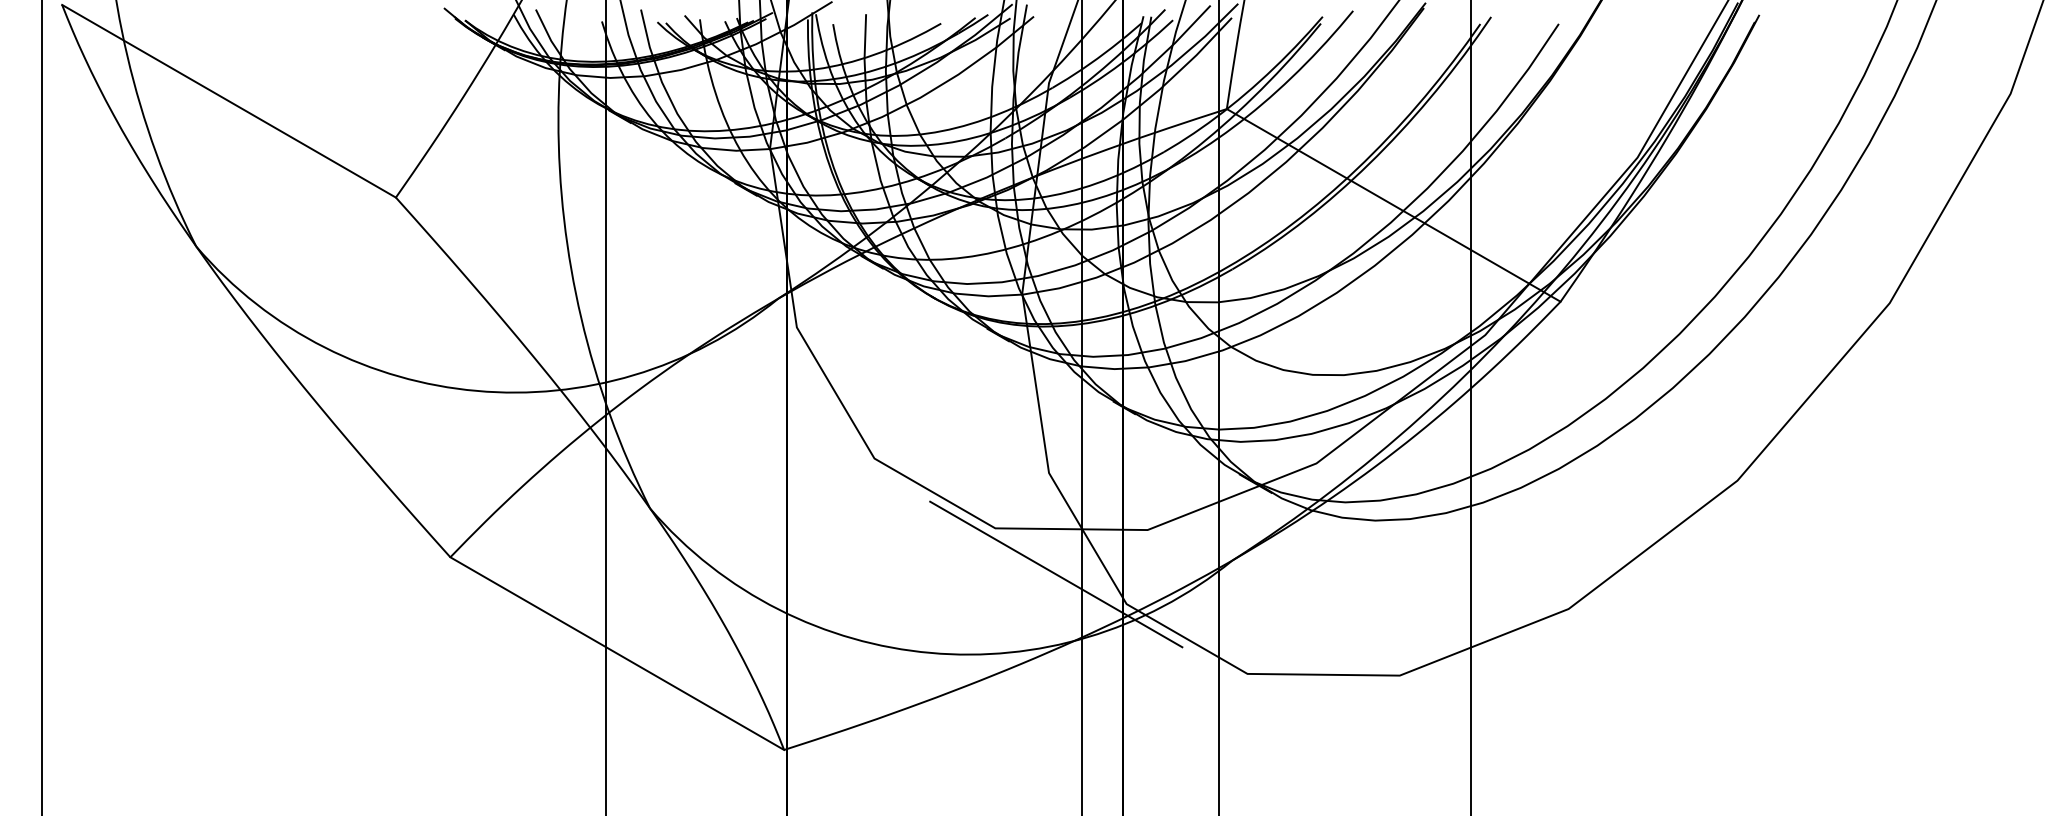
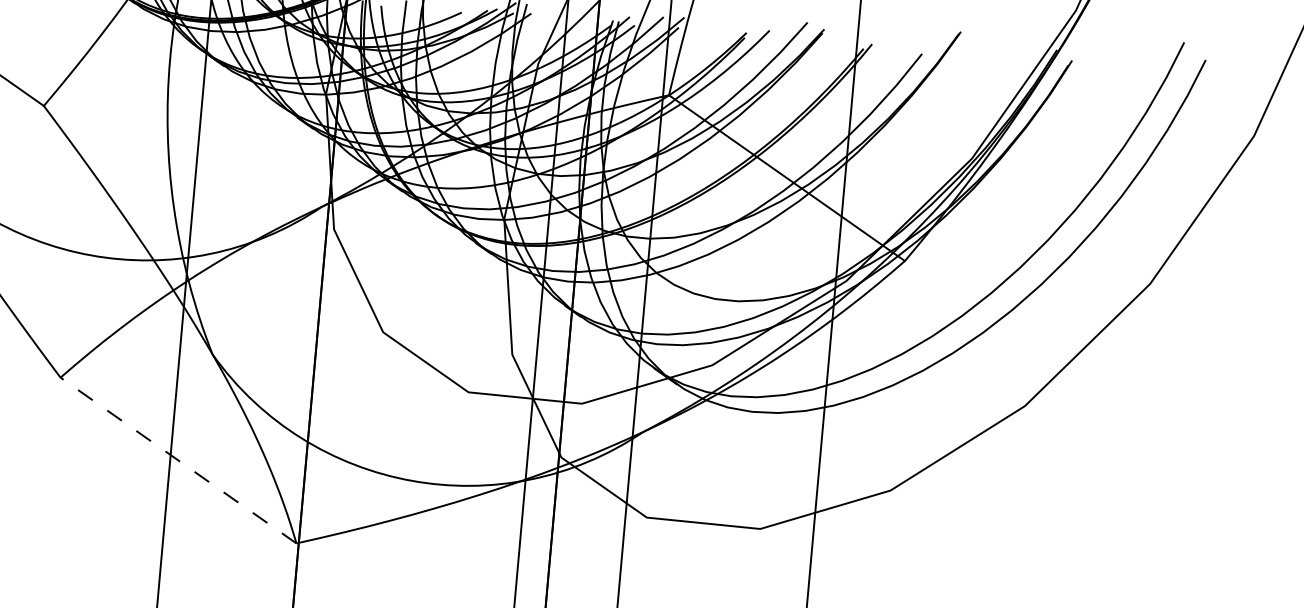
line: (1056, 574) -> (511, 430), removed
line: (617, 653) -> (178, 460), solid -> dashed

